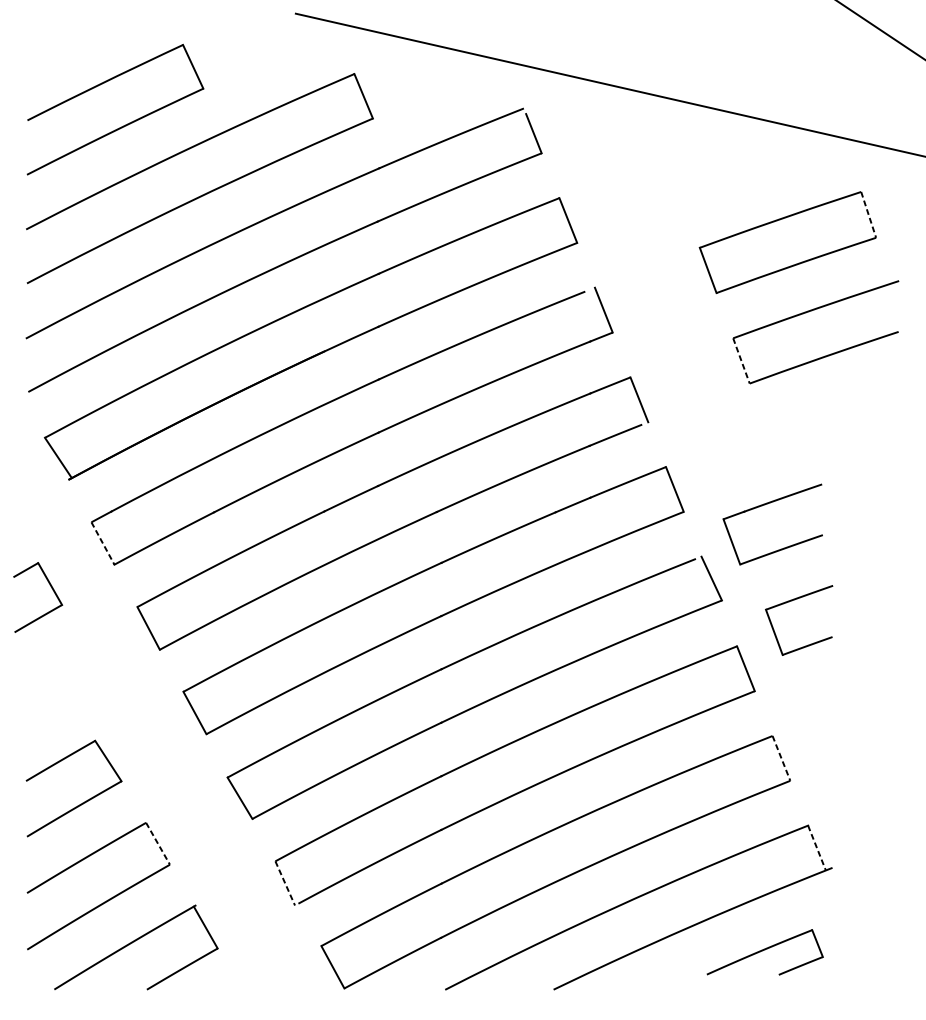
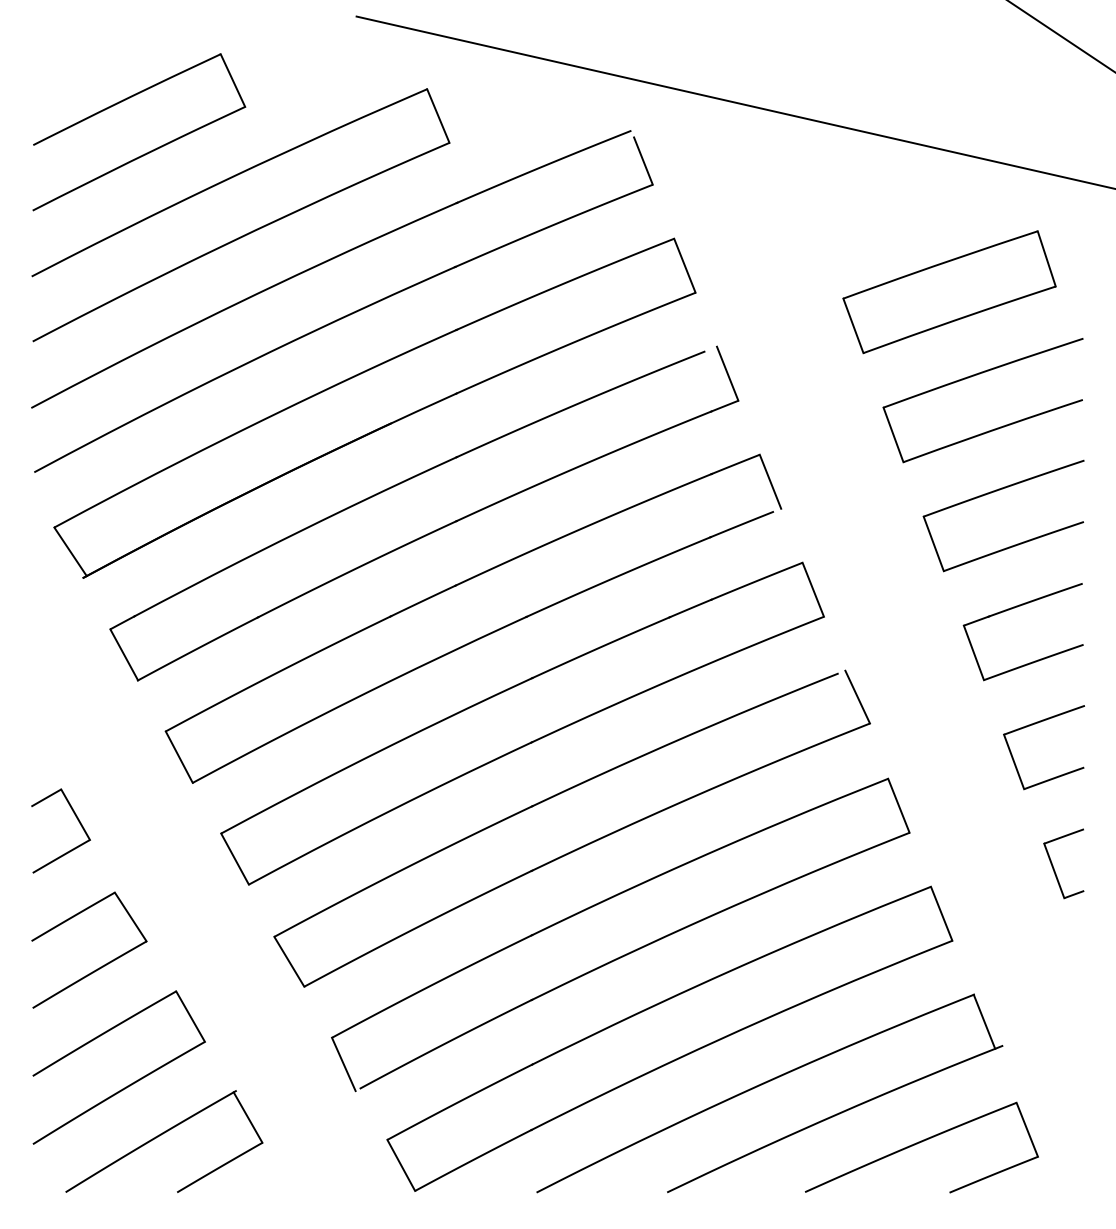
line: (868, 215) -> (1046, 259), dashed -> solid
line: (741, 361) -> (893, 435), dashed -> solid
part: (825, 408) -> (994, 492), added
part: (763, 505) -> (1012, 609), moved
line: (103, 544) -> (124, 655), dashed -> solid
part: (51, 588) -> (77, 820), moved
part: (792, 601) -> (1035, 724), moved
part: (874, 718) -> (1053, 865), added
line: (781, 759) -> (941, 914), dashed -> solid
line: (157, 844) -> (190, 1017), dashed -> solid
line: (816, 848) -> (984, 1022), dashed -> solid
line: (285, 883) -> (344, 1064), dashed -> solid
part: (764, 952) -> (921, 1147), size x1.67

